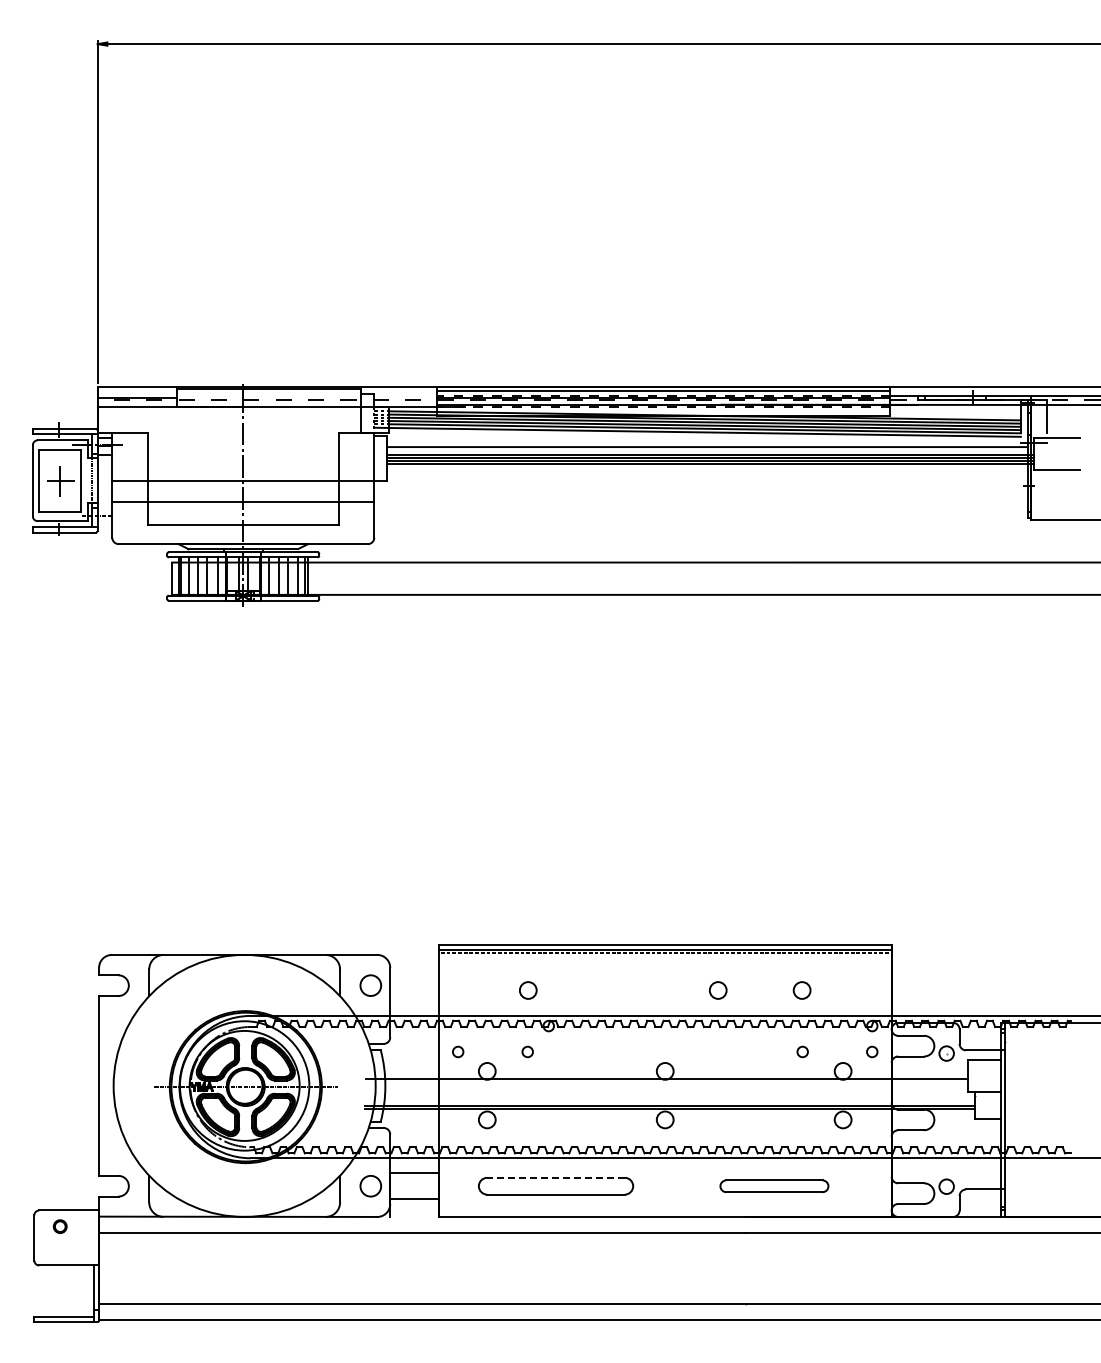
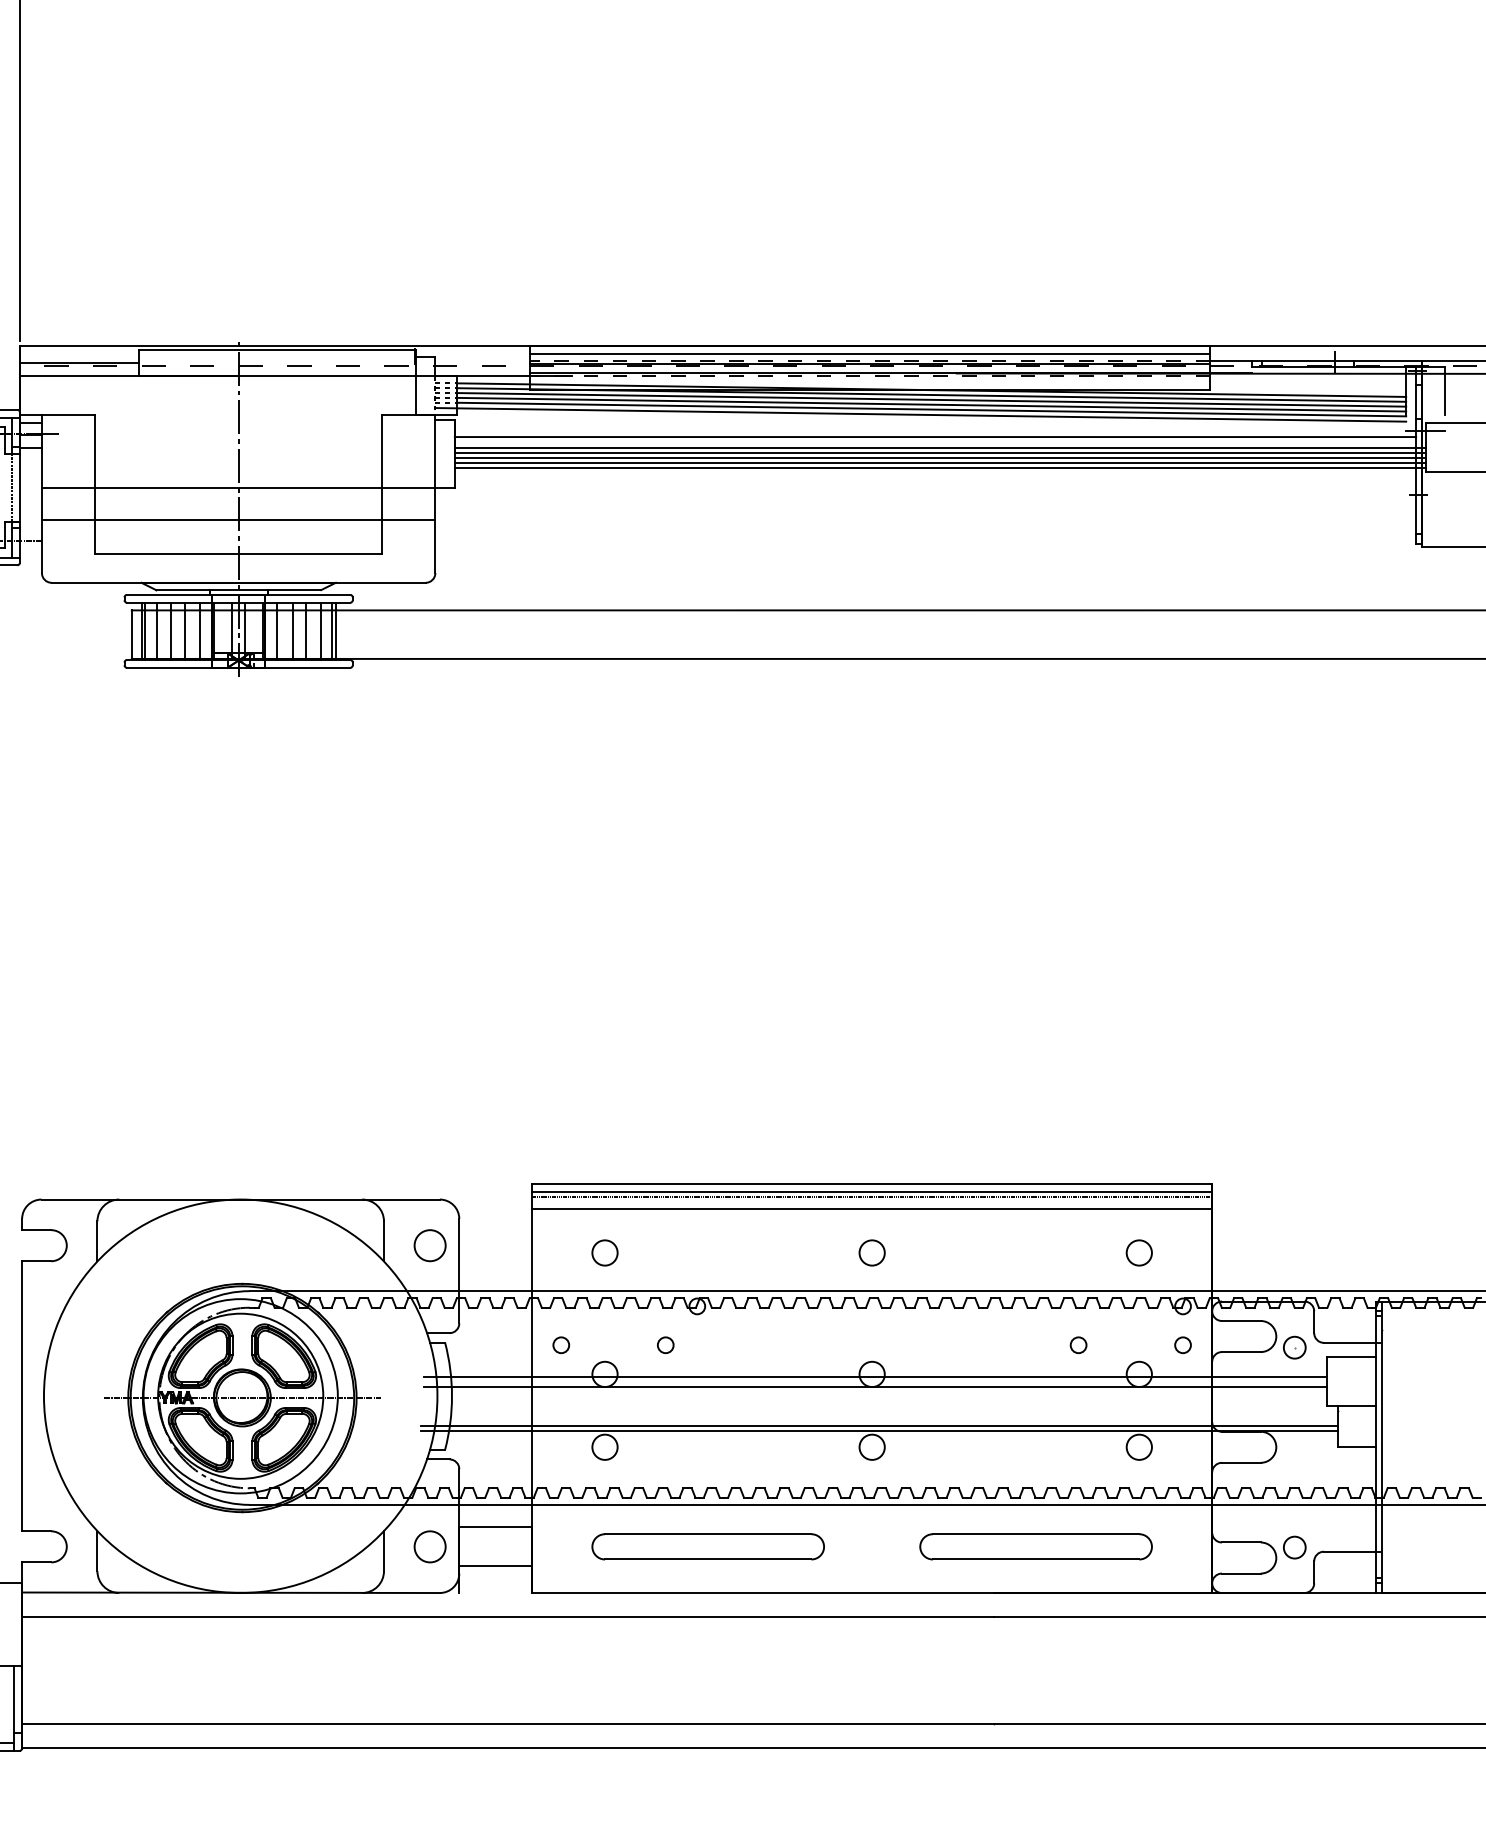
line: (710, 467) -> (940, 467), added
line: (664, 961) -> (871, 1209), added
circle: (528, 990) -> (605, 1252), moved
circle: (717, 990) -> (871, 1252), moved
circle: (801, 990) -> (1138, 1252), moved
line: (667, 1073) -> (875, 1377), added
line: (556, 1177) -> (708, 1533), dashed -> solid
part: (774, 1186) -> (1036, 1547), size x1.43

